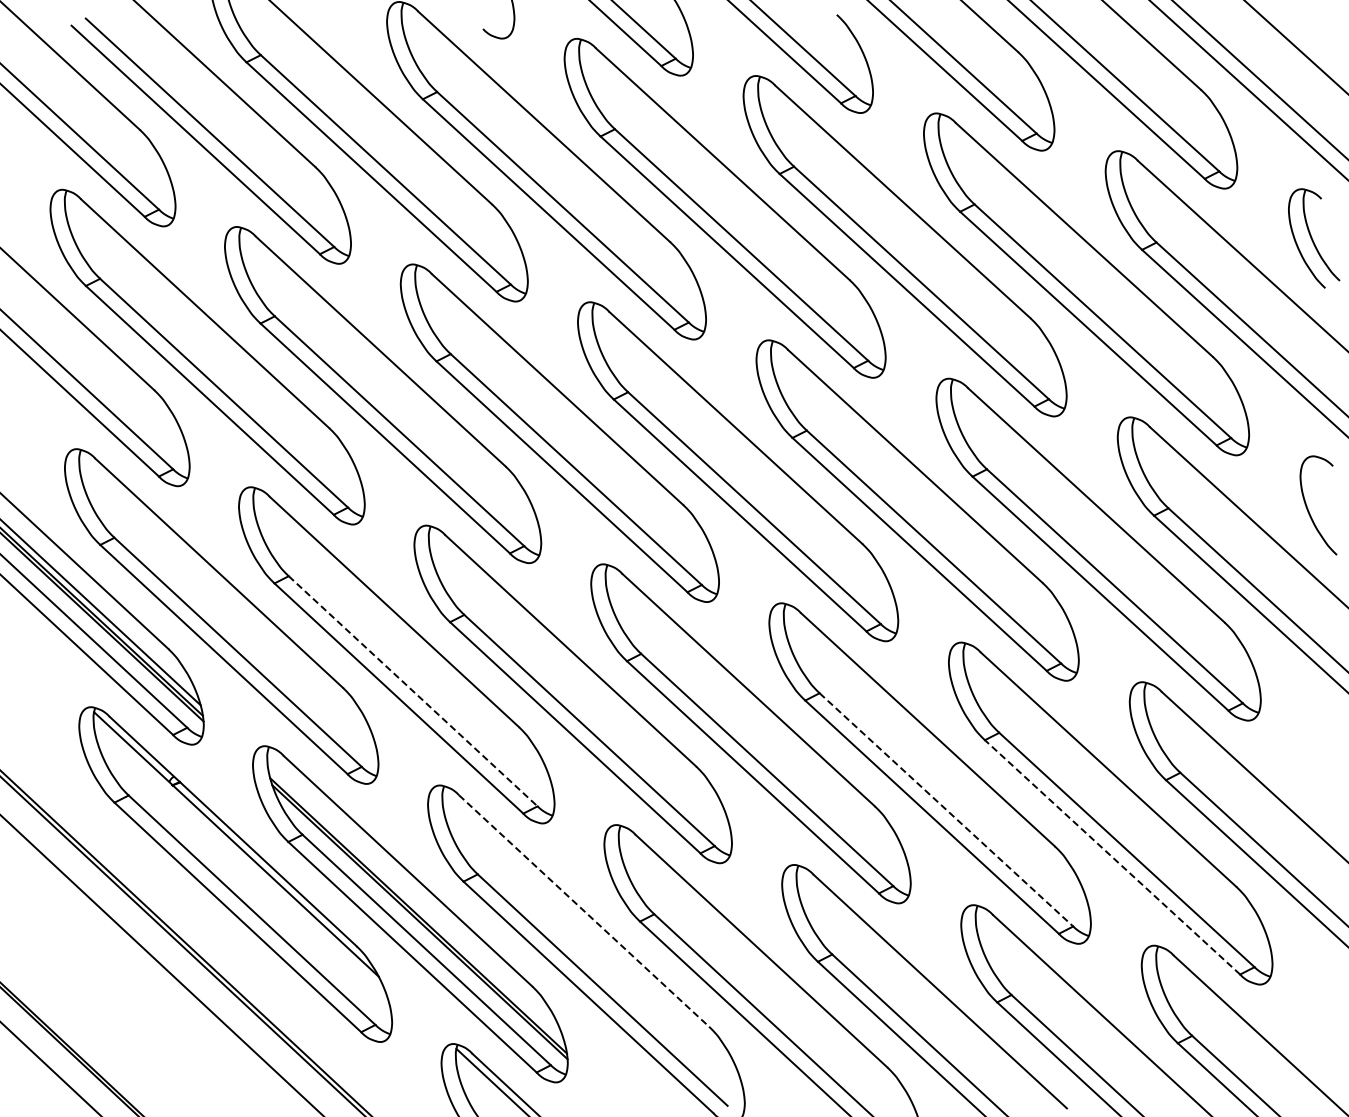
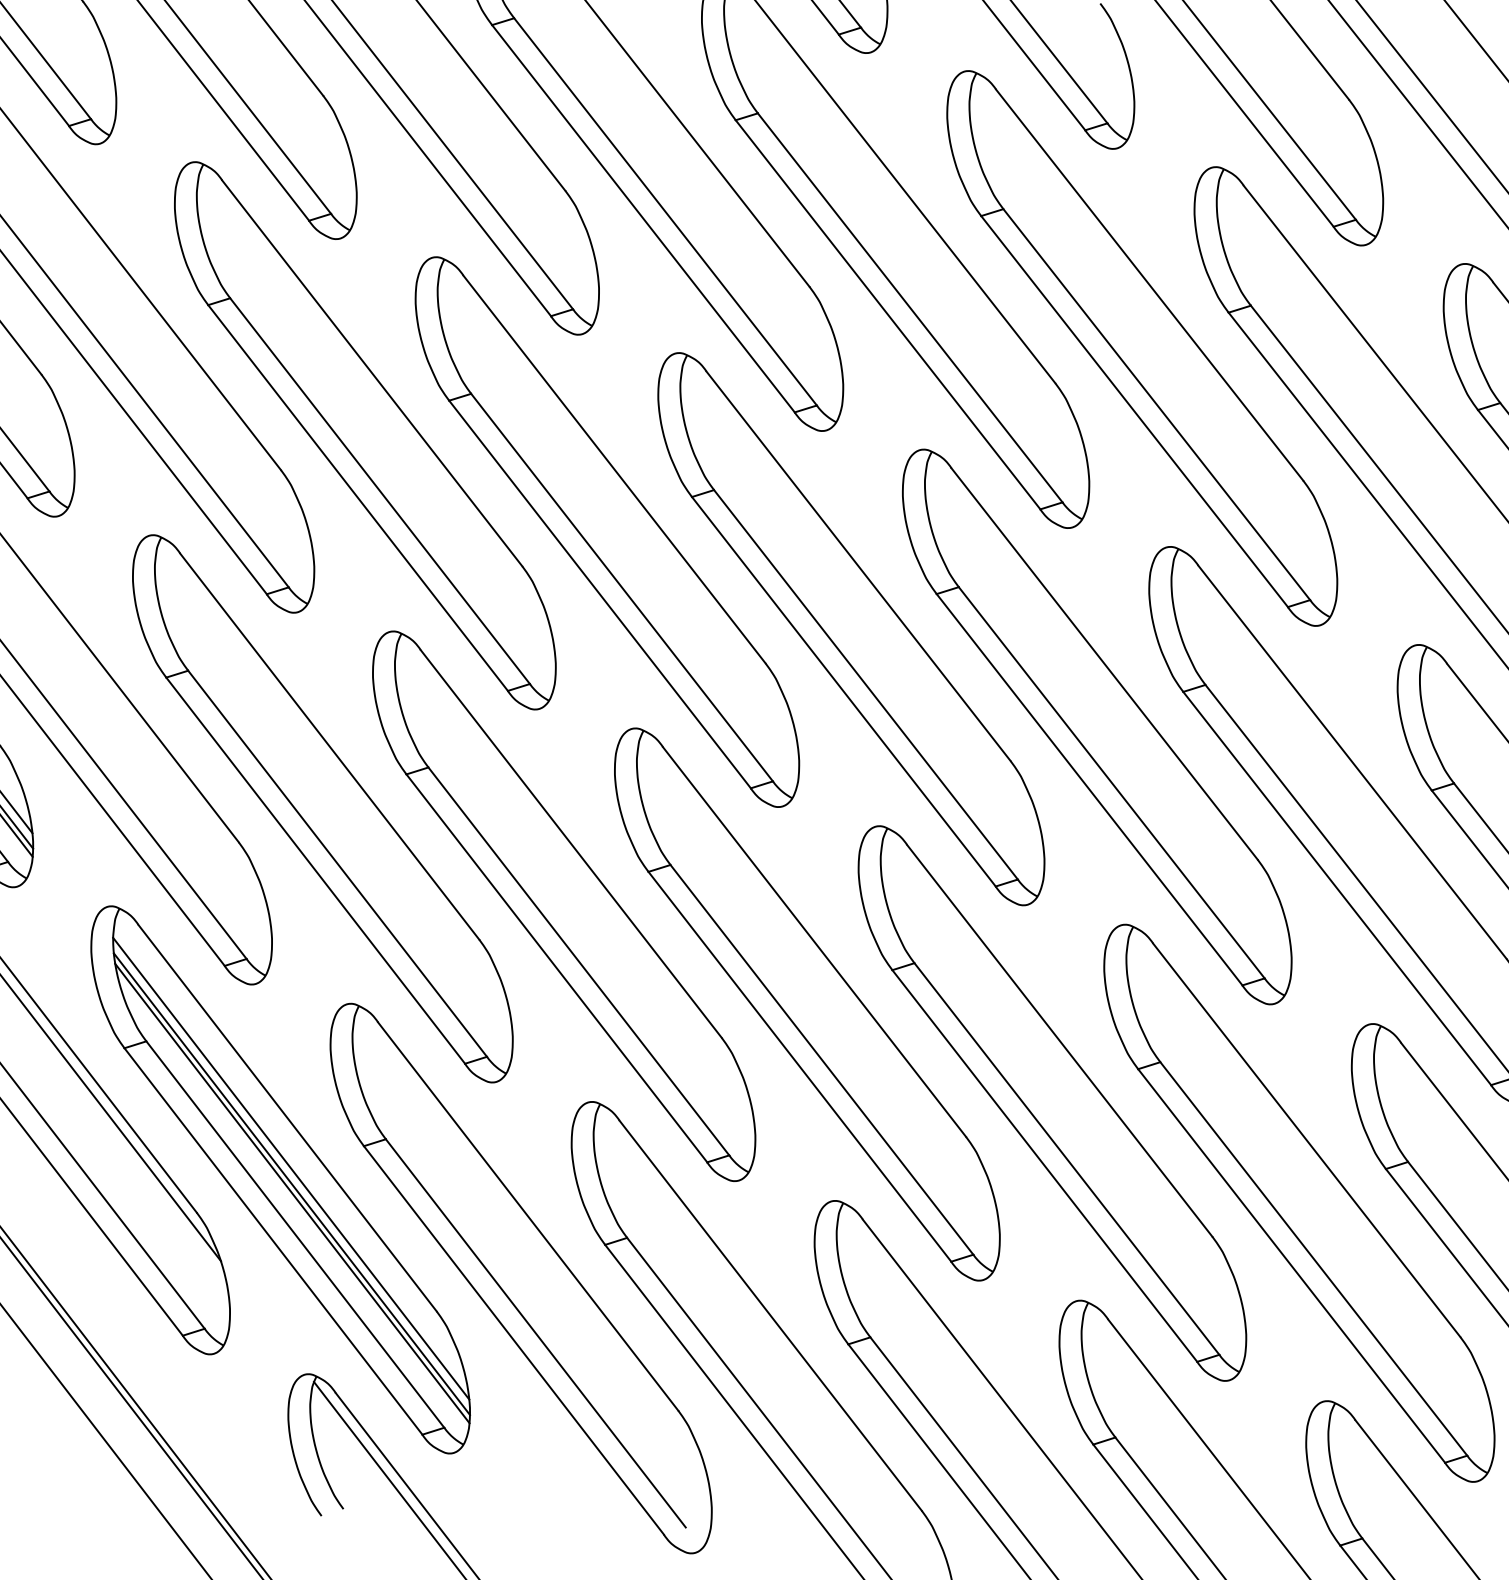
line: (413, 691) -> (338, 864), dashed -> solid
line: (946, 810) -> (1066, 1159), dashed -> solid
line: (1112, 857) -> (1291, 1266), dashed -> solid
line: (415, 905) -> (289, 1168), added
line: (584, 911) -> (528, 1217), dashed -> solid

